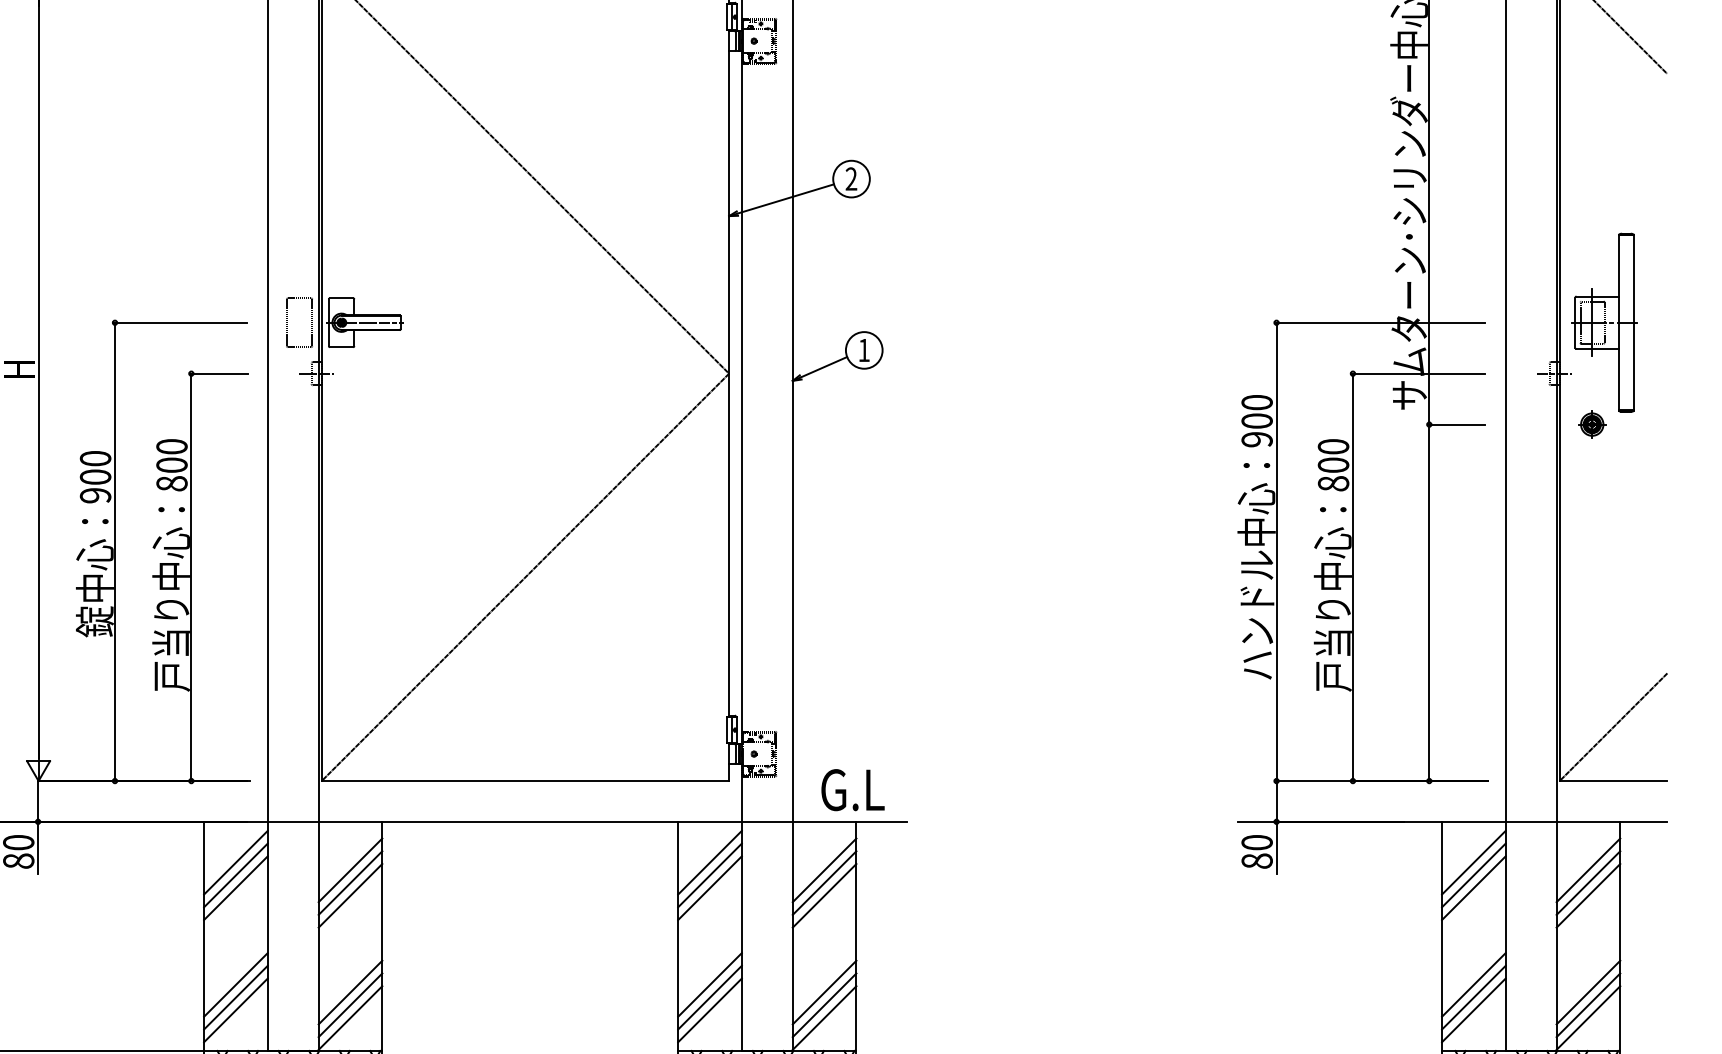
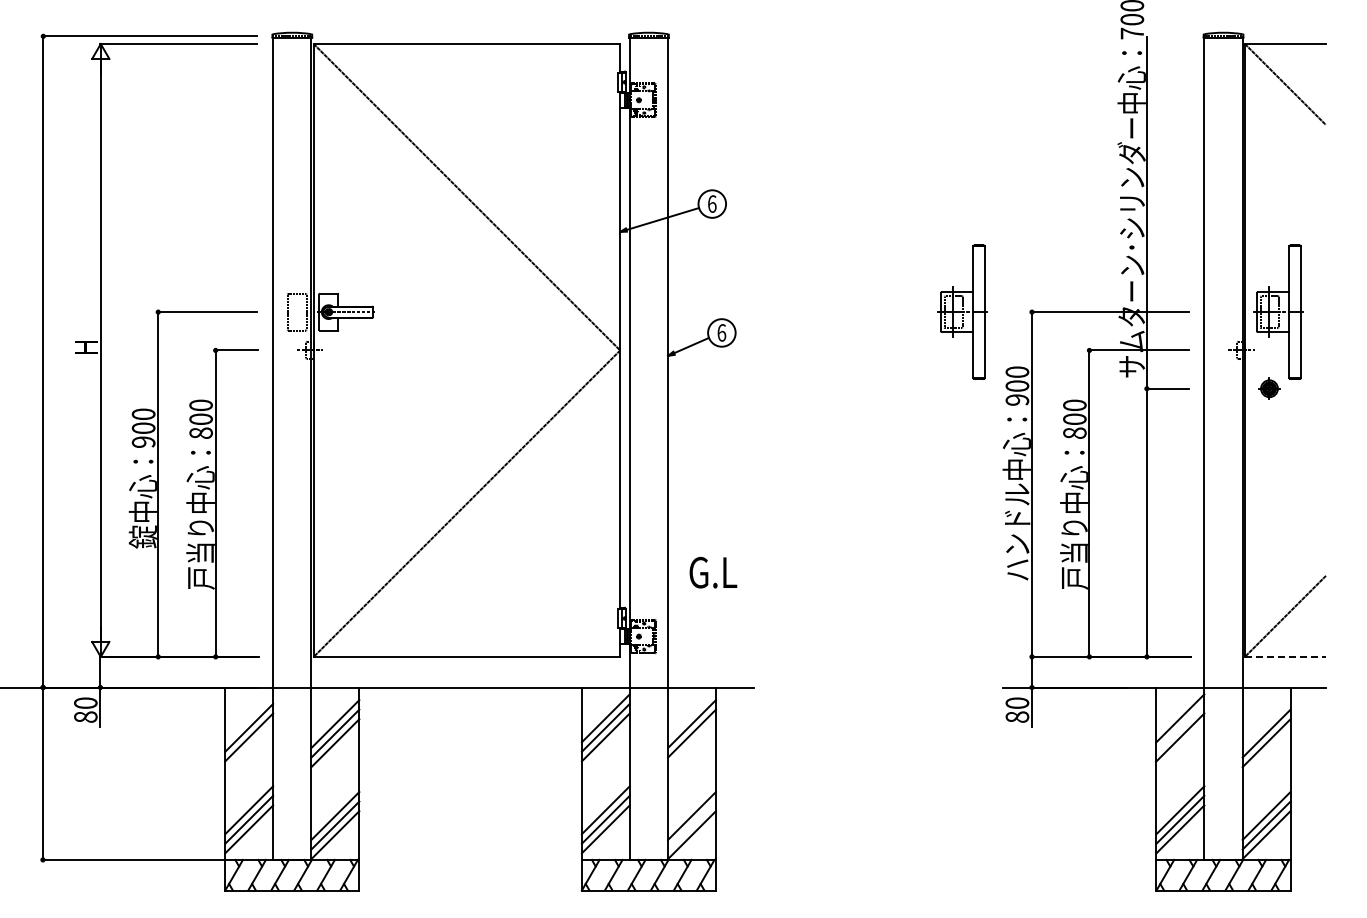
text: (851, 178) -> (712, 203), 2 -> 6
part: (1184, 321) -> (962, 311), added
text: (863, 349) -> (721, 332), 1 -> 6
line: (1613, 780) -> (1285, 656), solid -> dashed
text: (853, 789) -> (713, 572), moved
line: (236, 862) -> (249, 718), removed
line: (1588, 869) -> (1266, 723), removed
line: (1473, 874) -> (1180, 727), removed
line: (823, 896) -> (691, 743), removed
line: (823, 1005) -> (691, 825), removed

